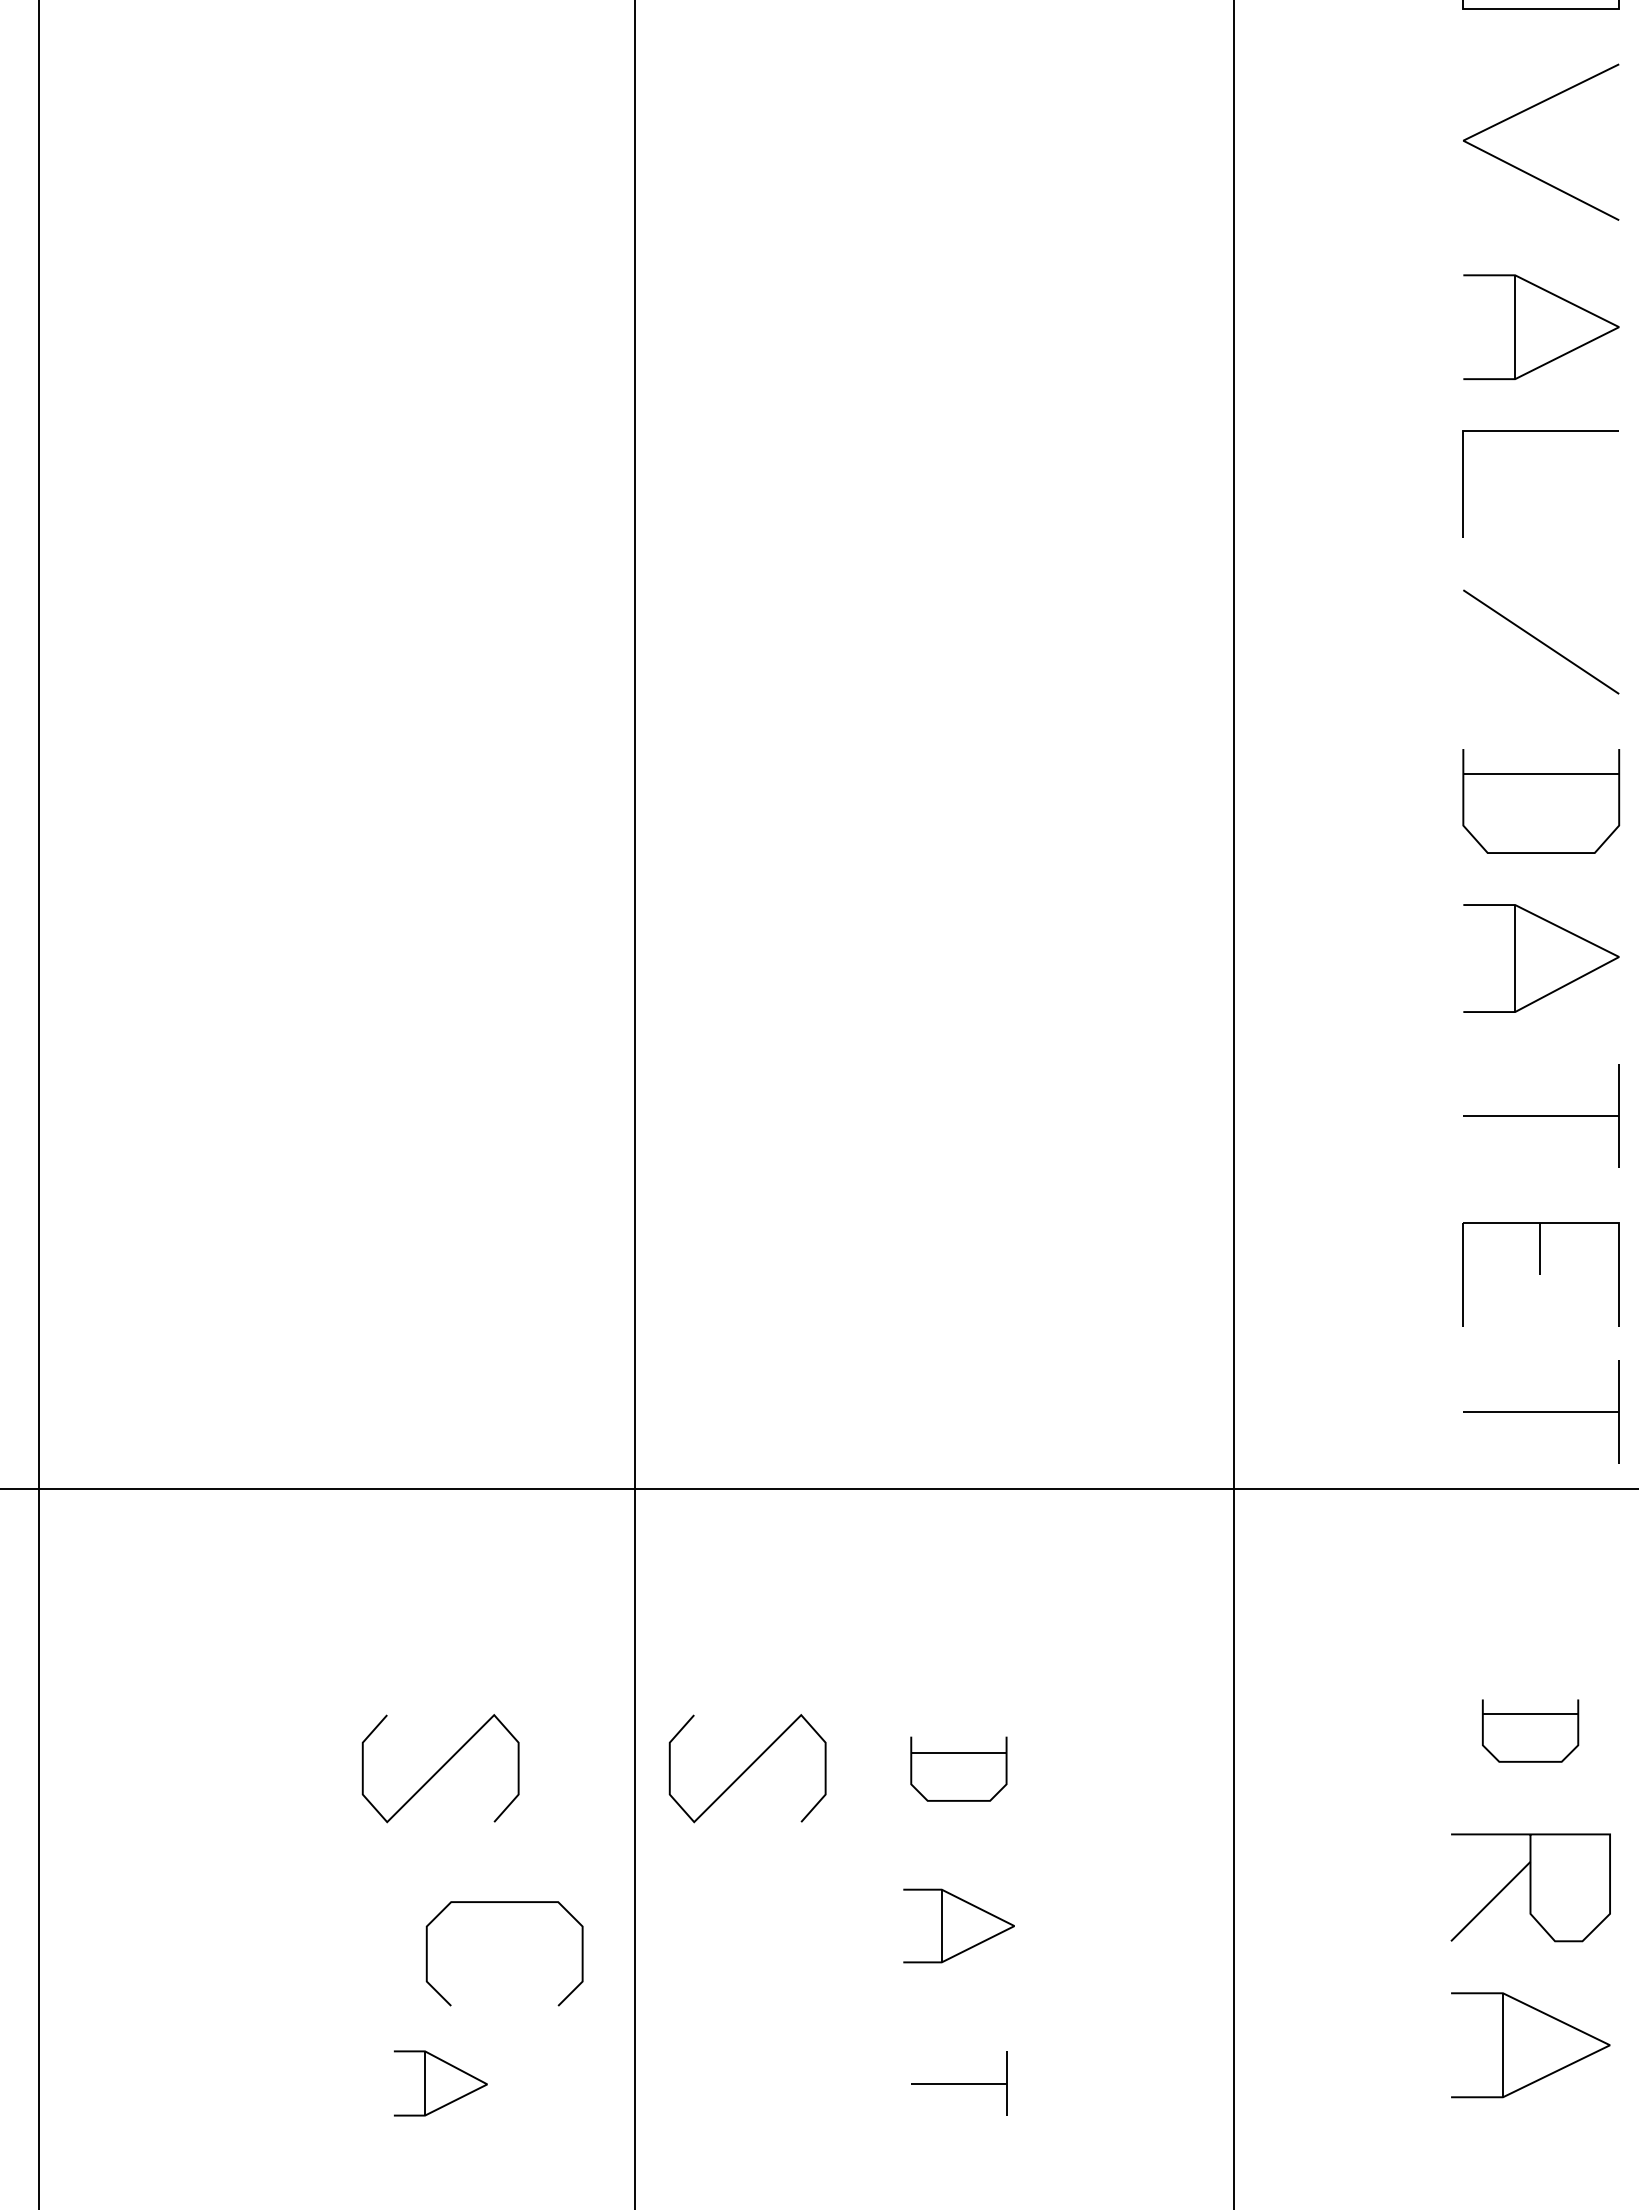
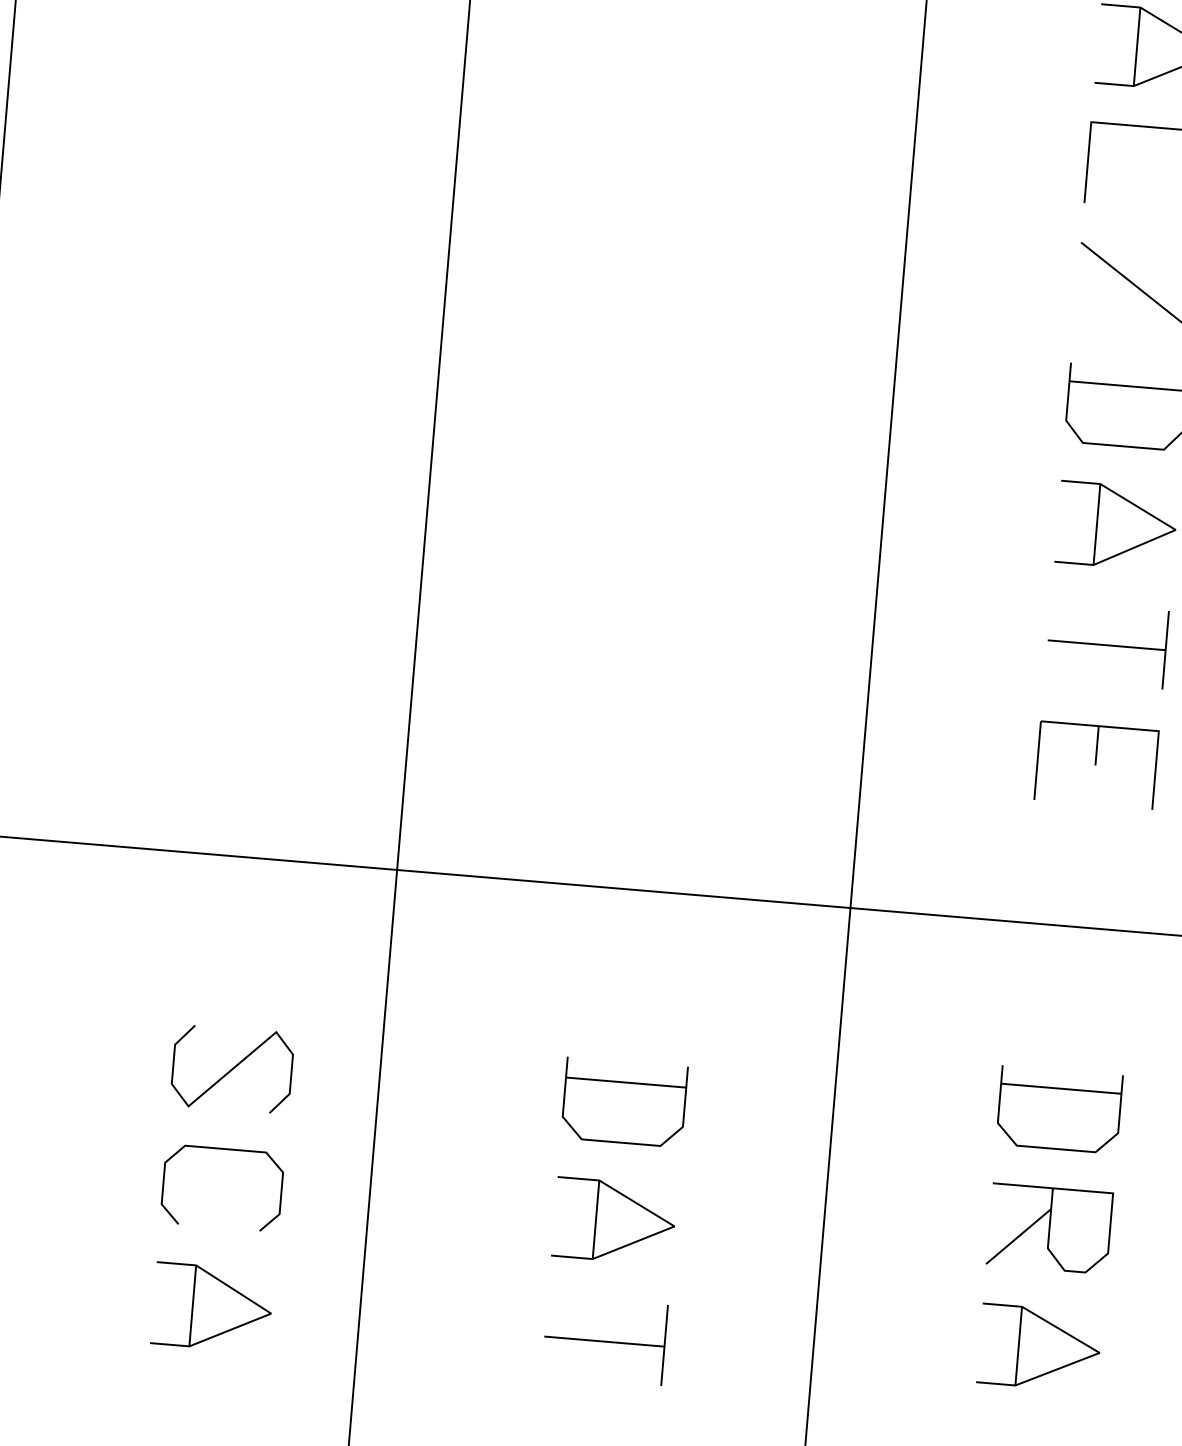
part: (1541, 1411) -> (1088, 868), removed
part: (1530, 1730) -> (1059, 1109), size x1.67
curve: (747, 1768) -> (464, 1088), removed
part: (958, 1768) -> (624, 1102), size x1.67
curve: (504, 1902) -> (225, 1149), moved
part: (958, 1925) -> (614, 1220), size x1.43
part: (440, 2083) -> (212, 1307), size x1.67
part: (958, 2083) -> (604, 1340), size x1.67

